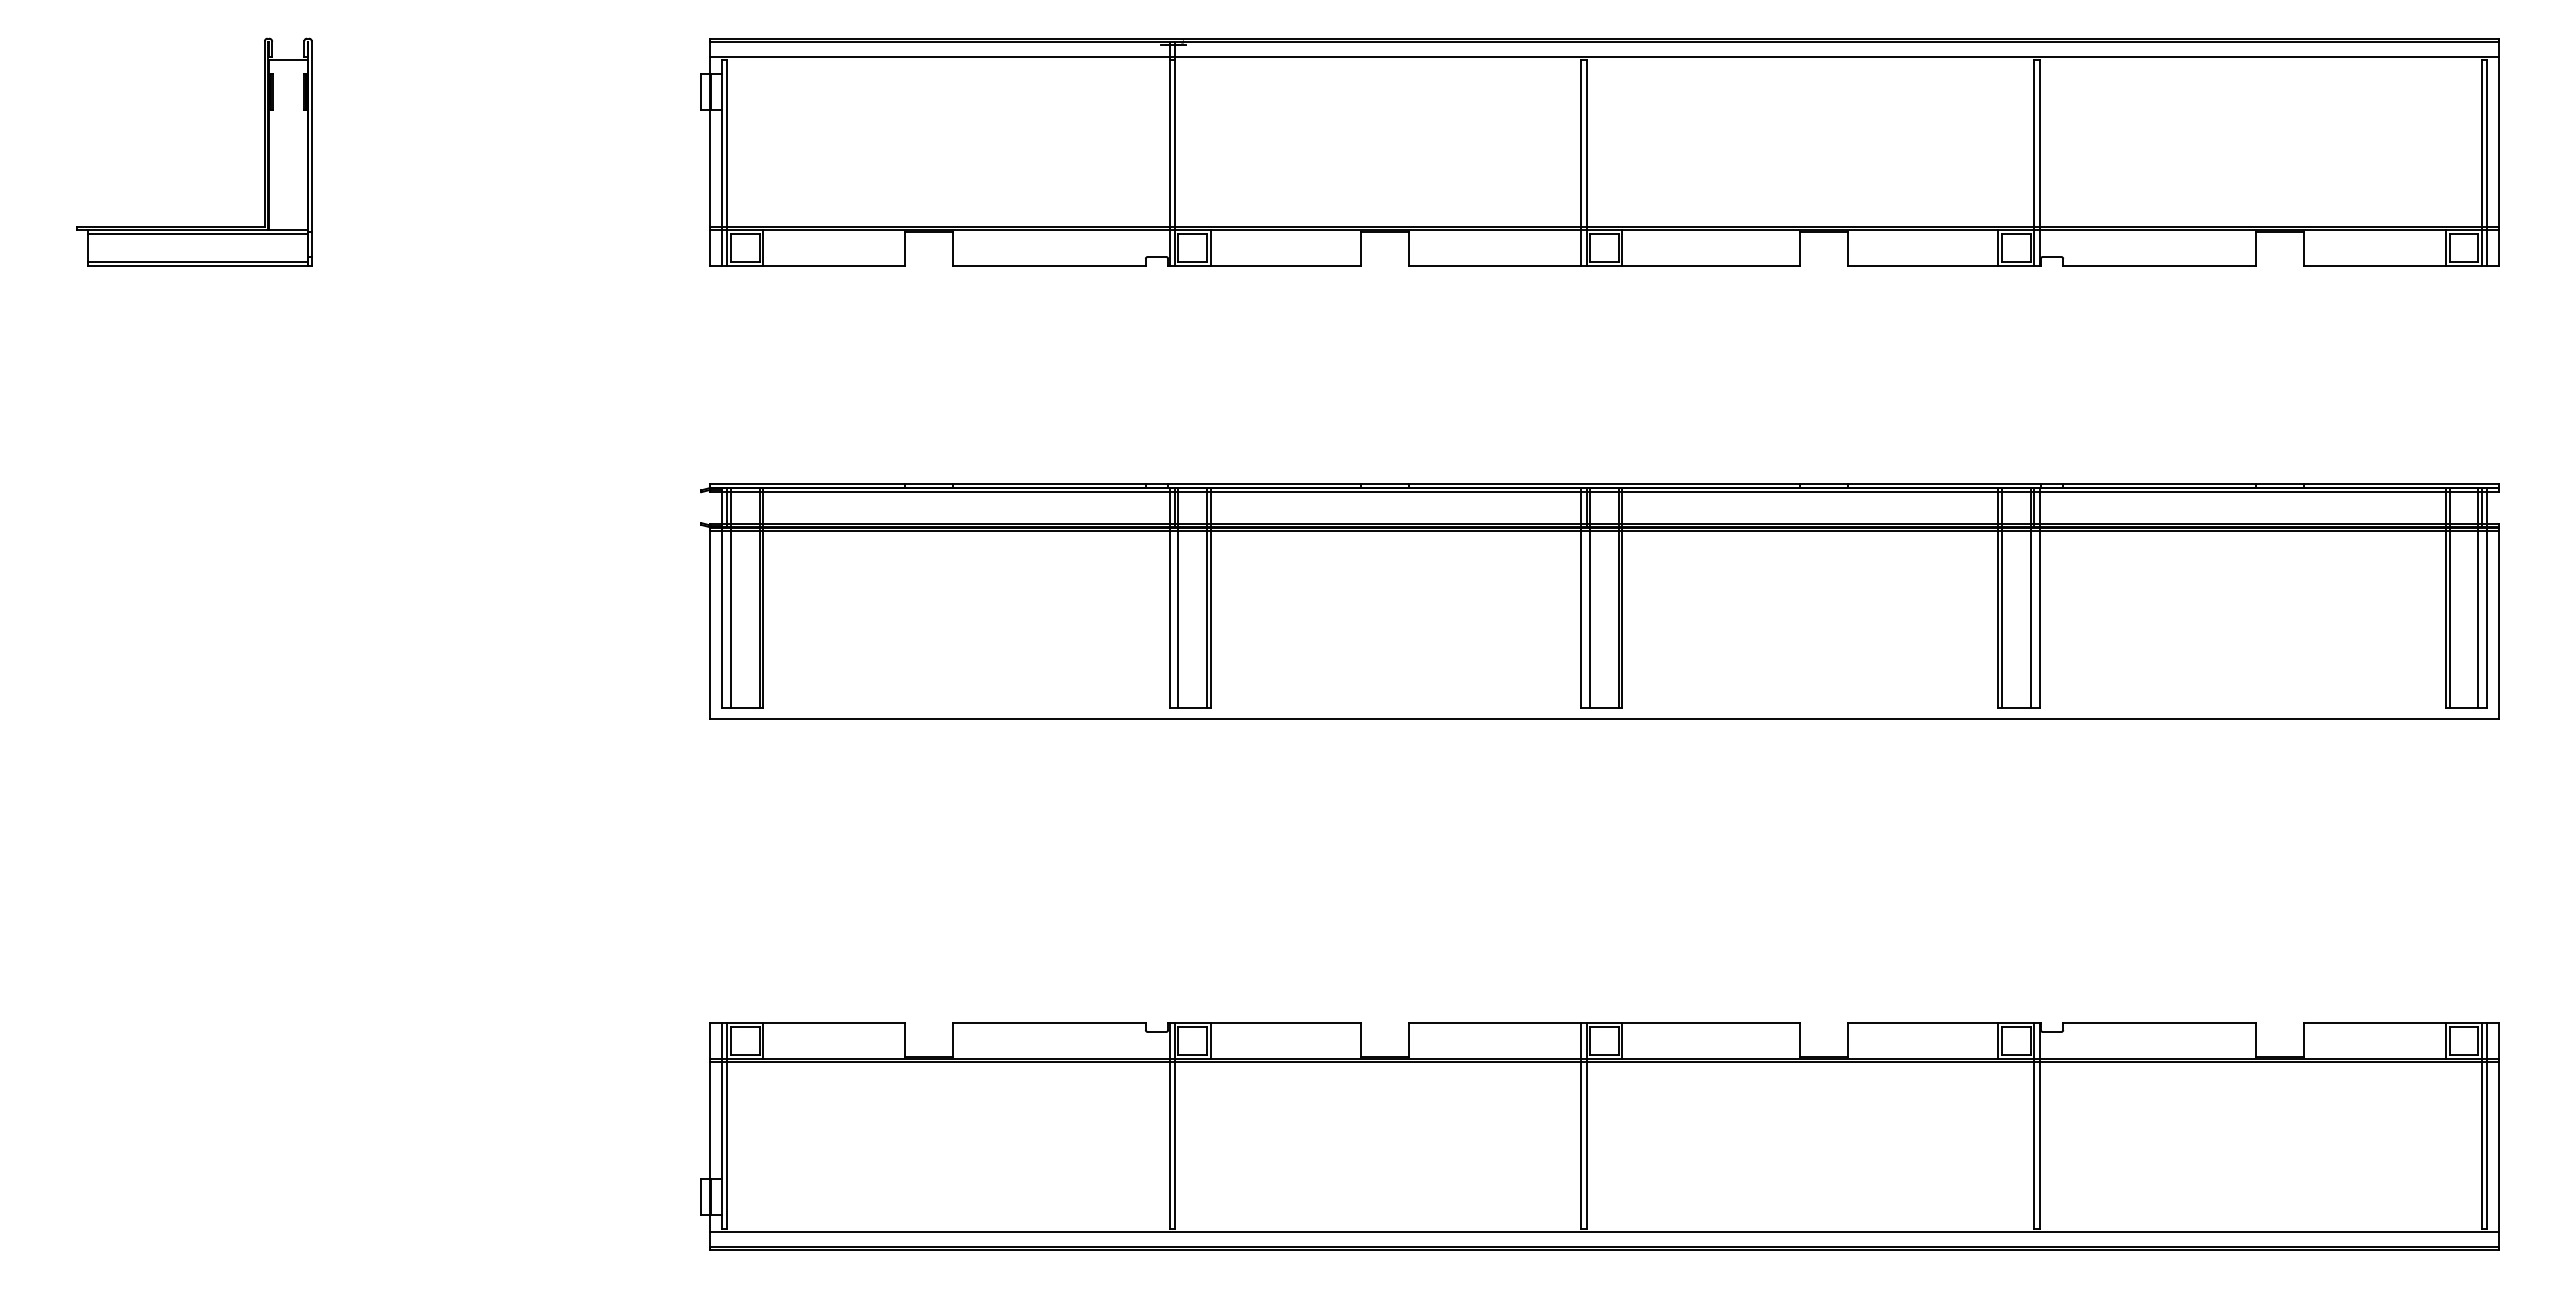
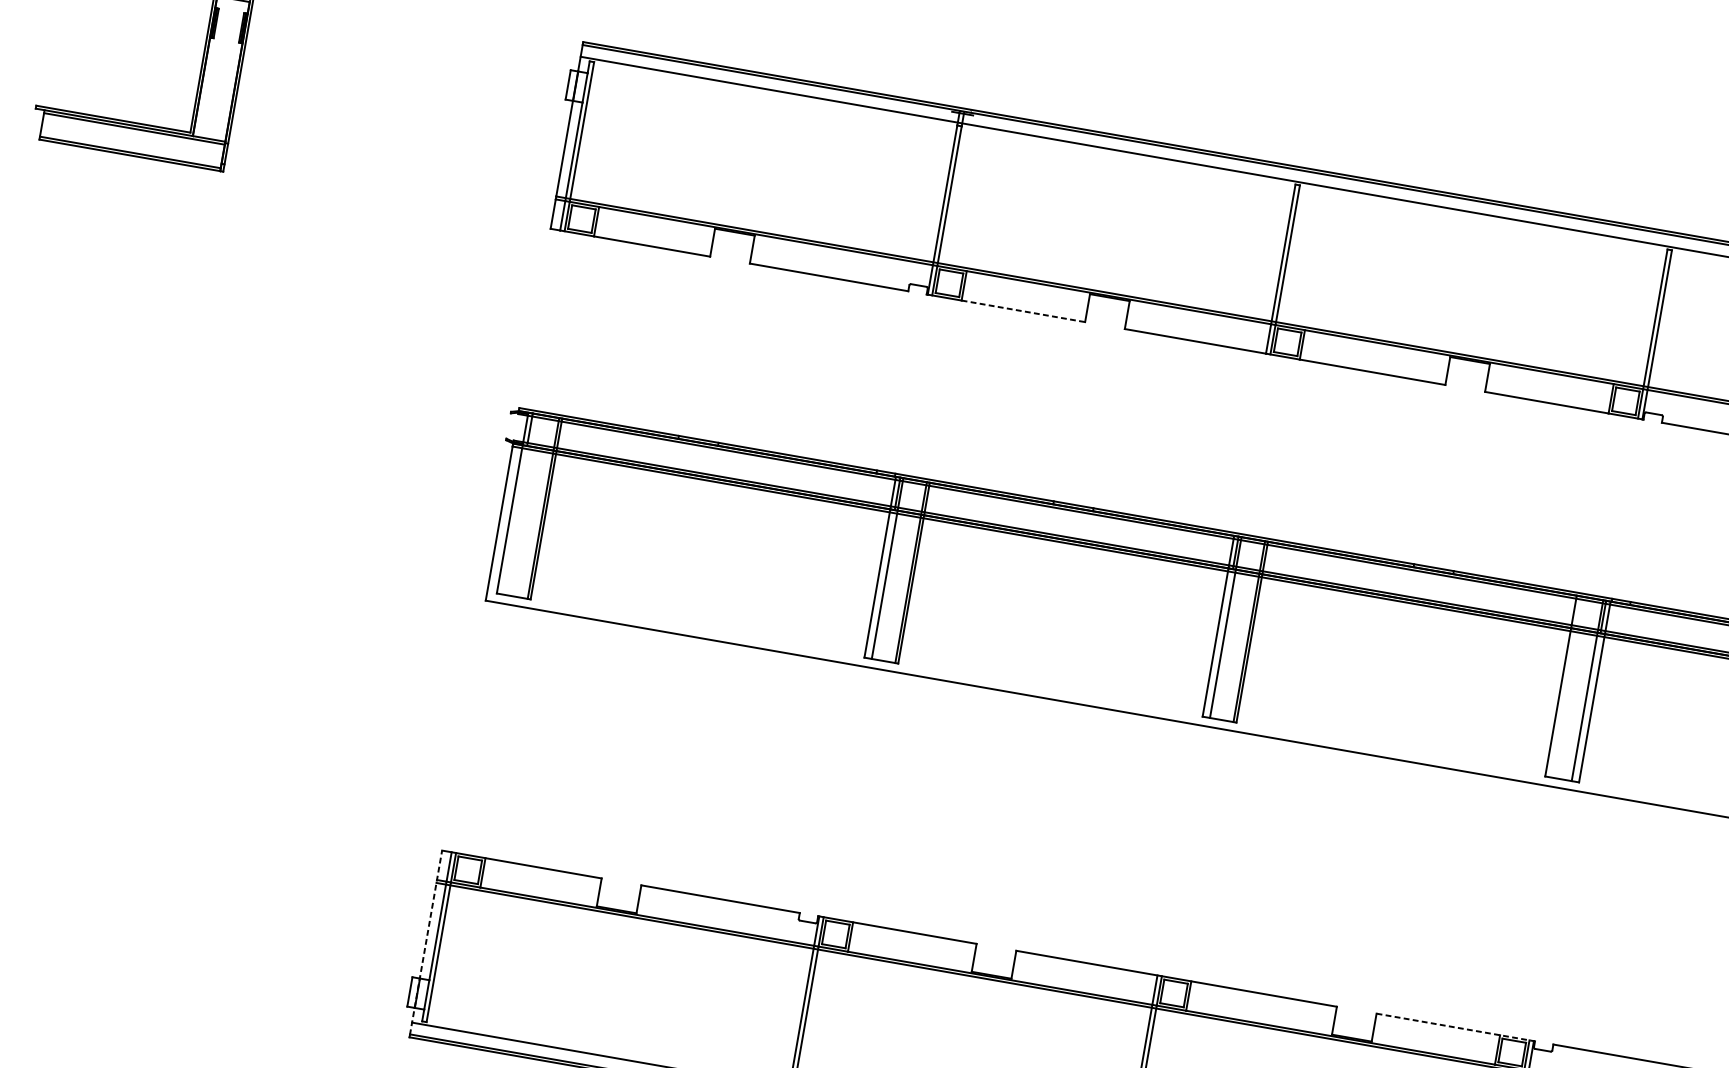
line: (1286, 266) -> (1023, 311), solid -> dashed
line: (730, 597) -> (519, 504), removed
line: (2001, 597) -> (1563, 686), removed
line: (1944, 1022) -> (1455, 1027), solid -> dashed
line: (710, 1134) -> (426, 942), solid -> dashed

